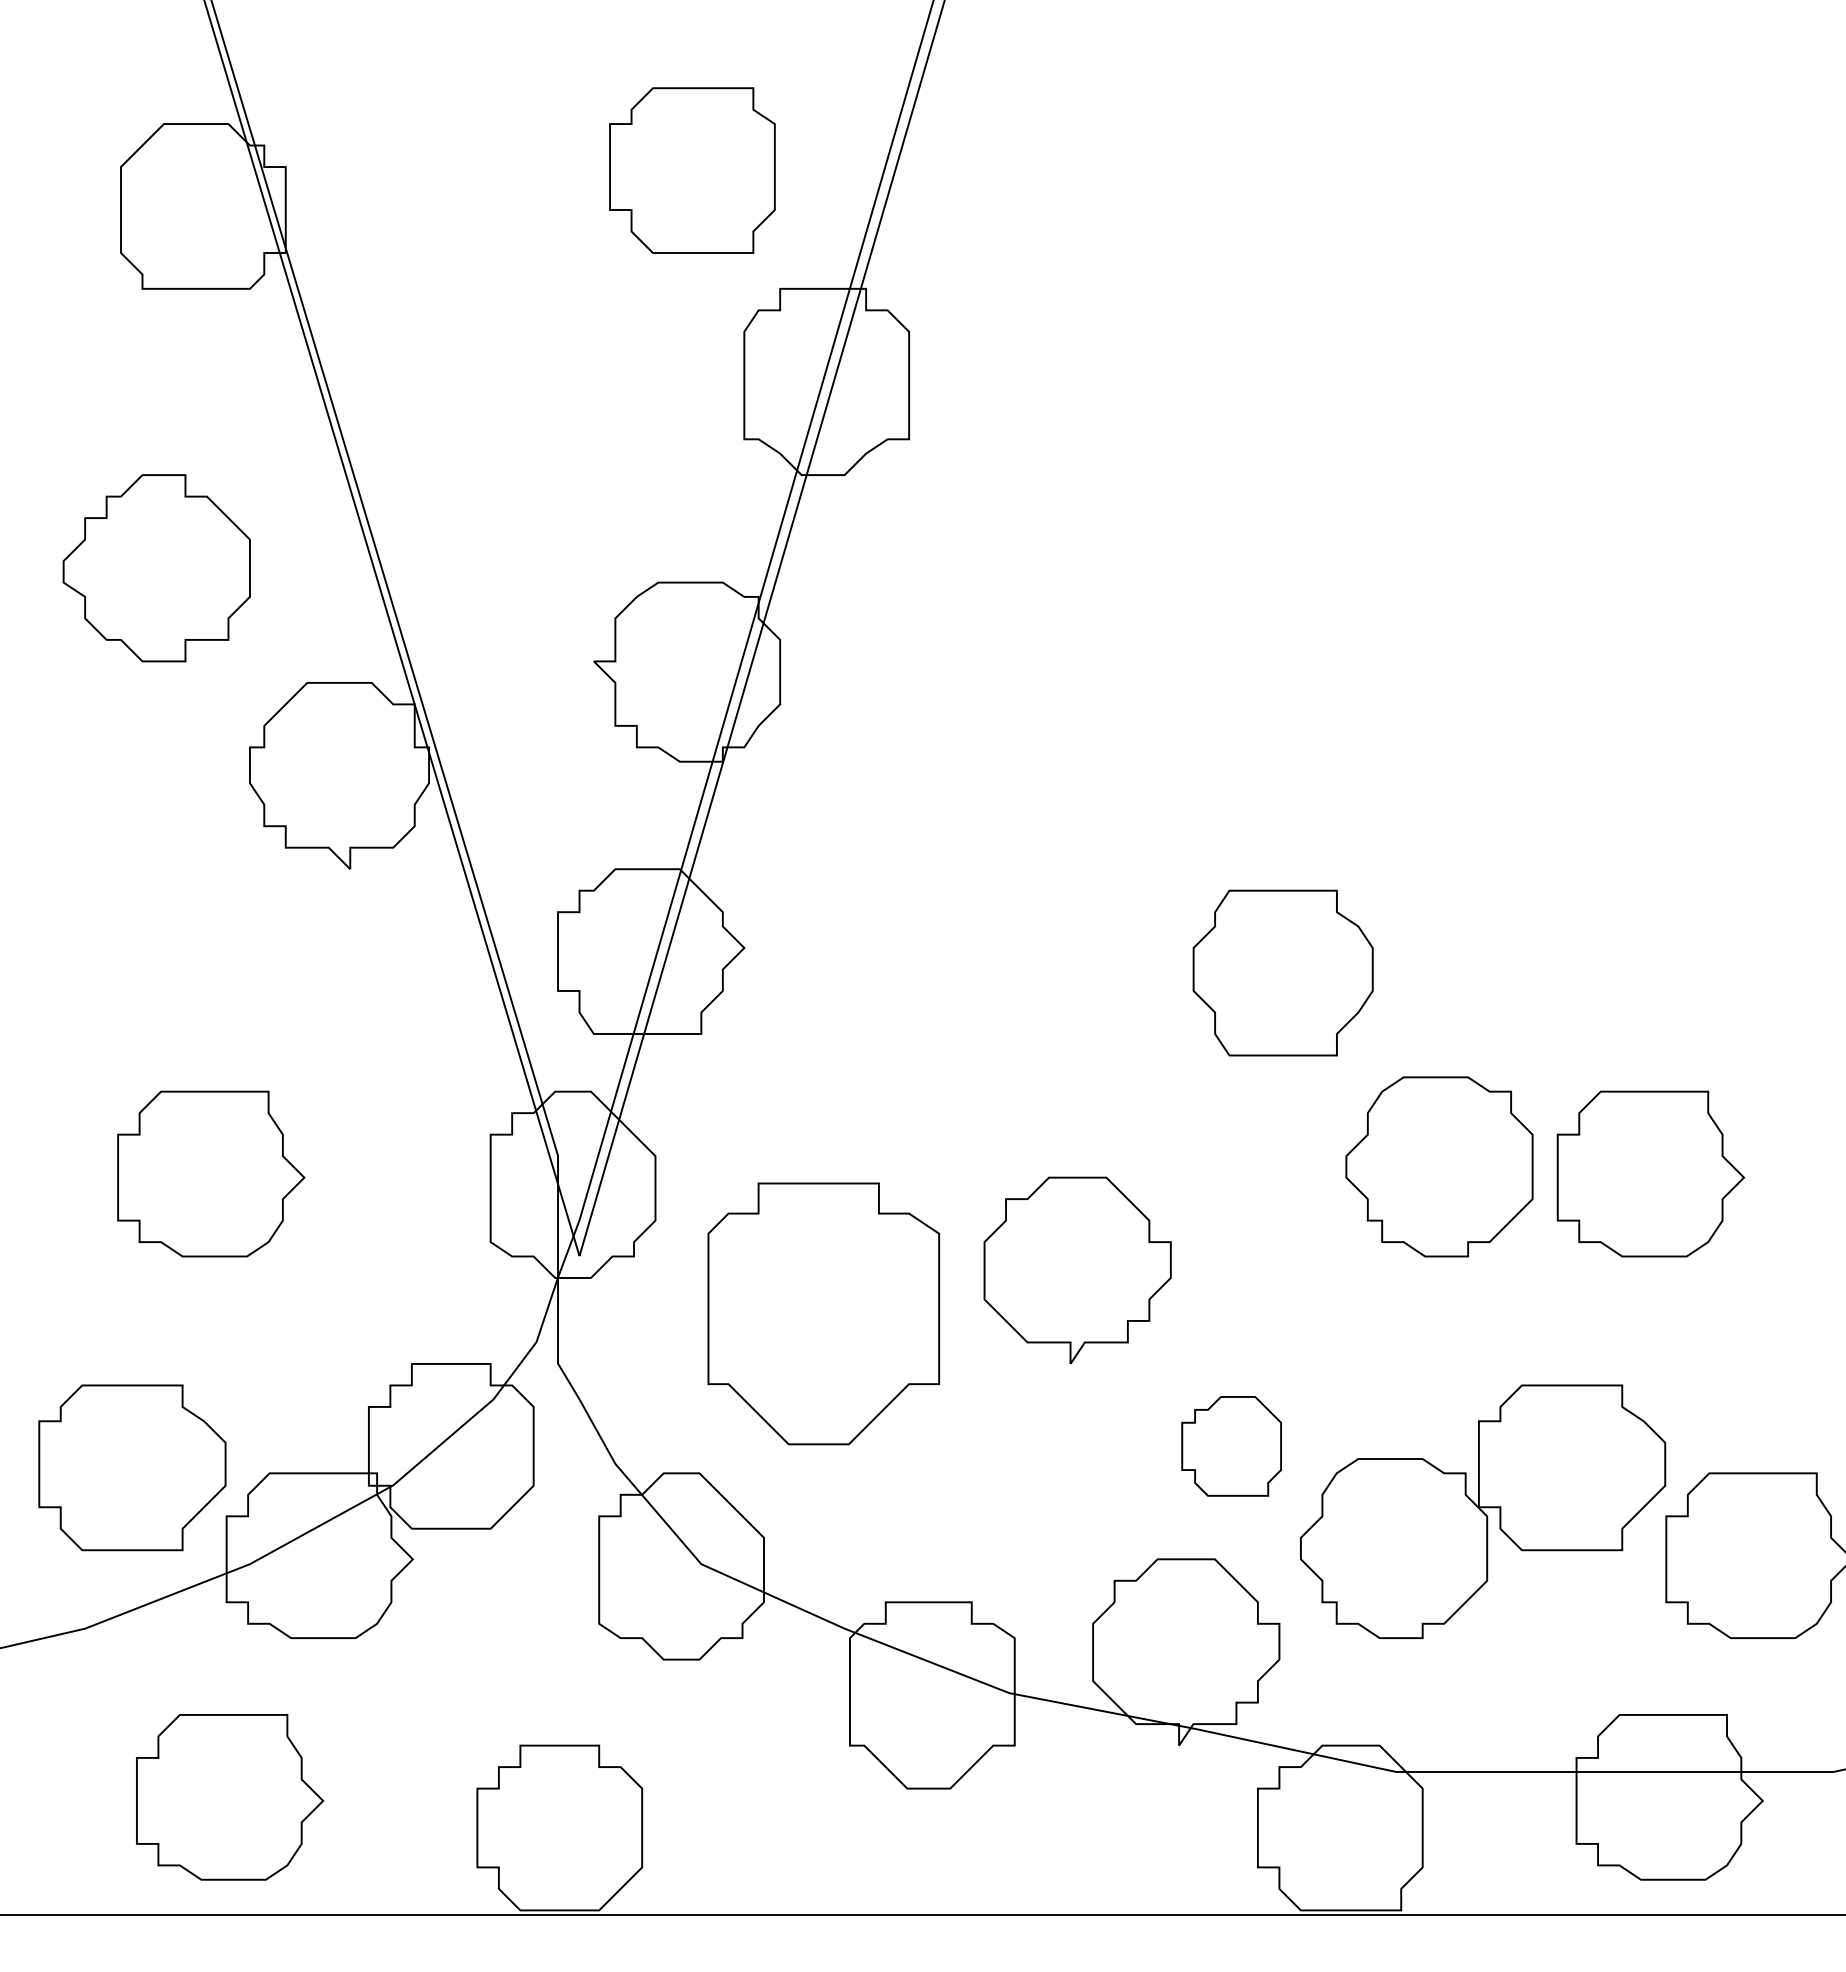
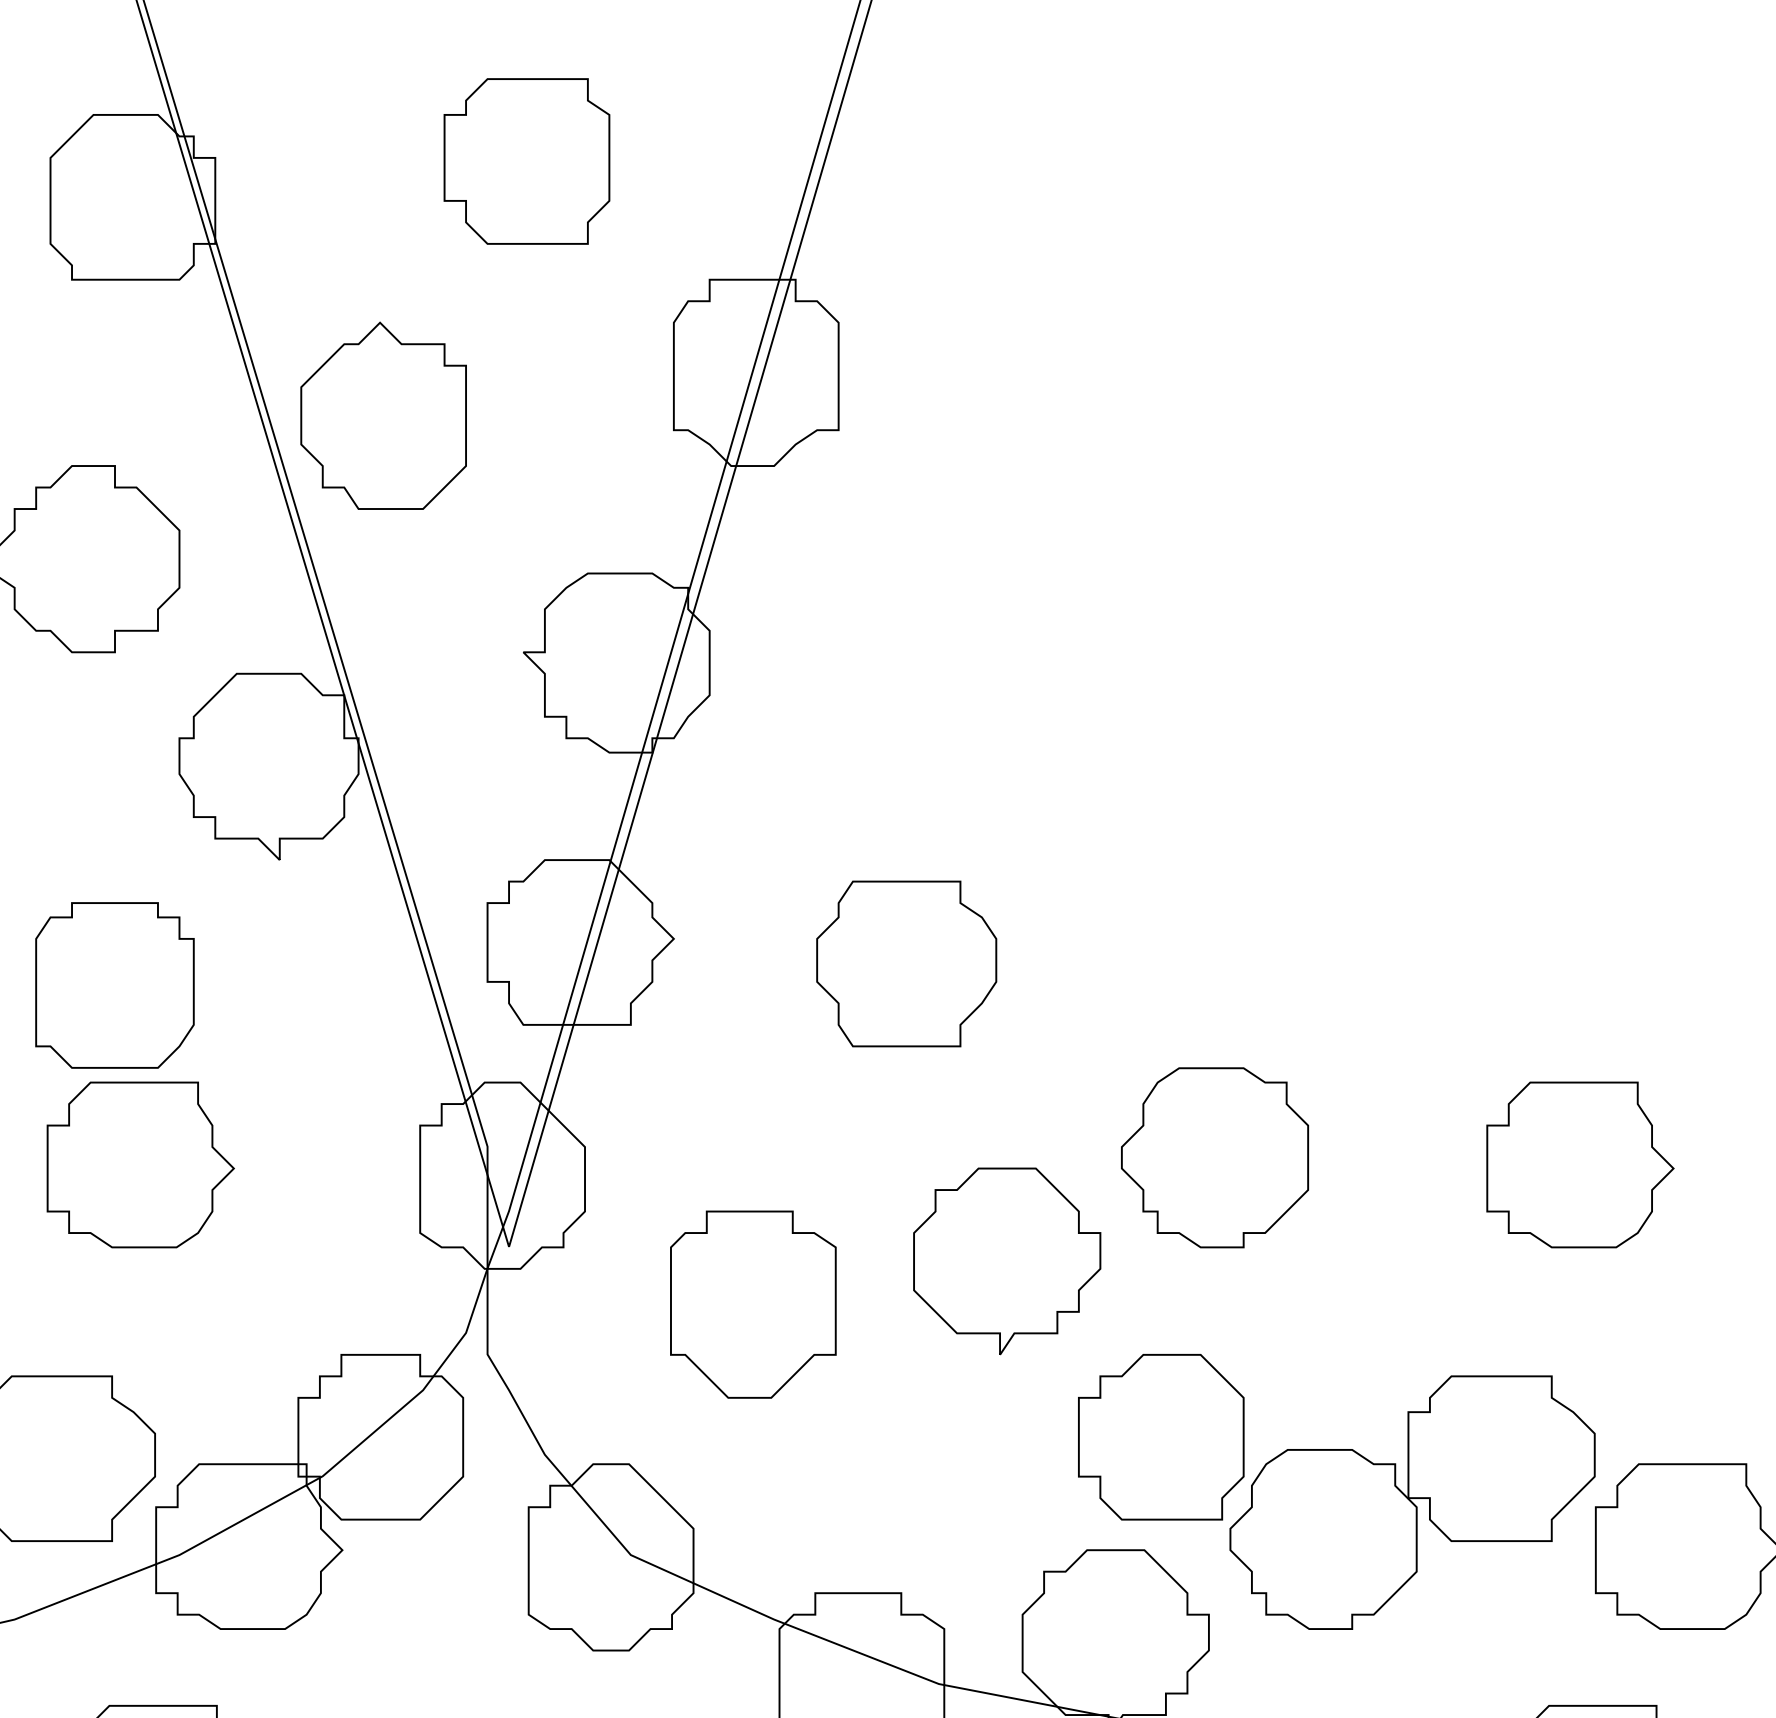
part: (692, 170) -> (527, 161), moved
part: (453, 424) -> (383, 415), added
part: (1282, 972) -> (906, 963), moved
part: (185, 994) -> (115, 985), added
part: (1439, 1166) -> (1215, 1157), moved
part: (823, 1313) -> (753, 1304), size x0.71
part: (1231, 1446) -> (1161, 1437), size x1.67

